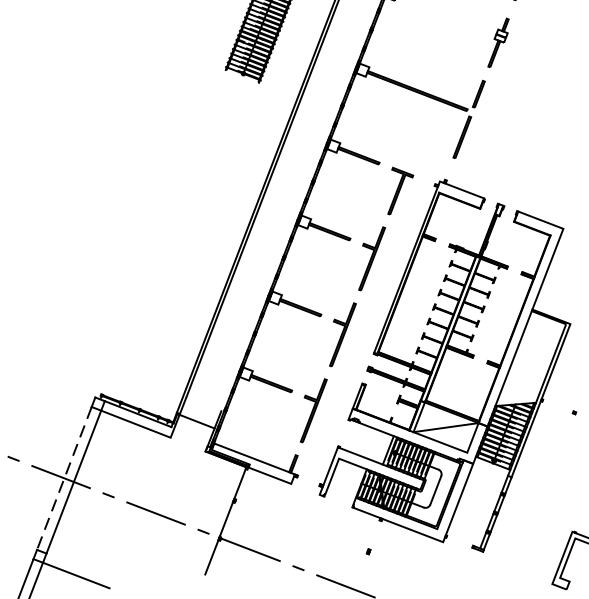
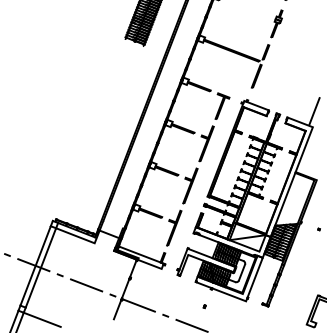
line: (564, 200) -> (313, 111), added
line: (64, 479) -> (35, 266), dashed -> solid

